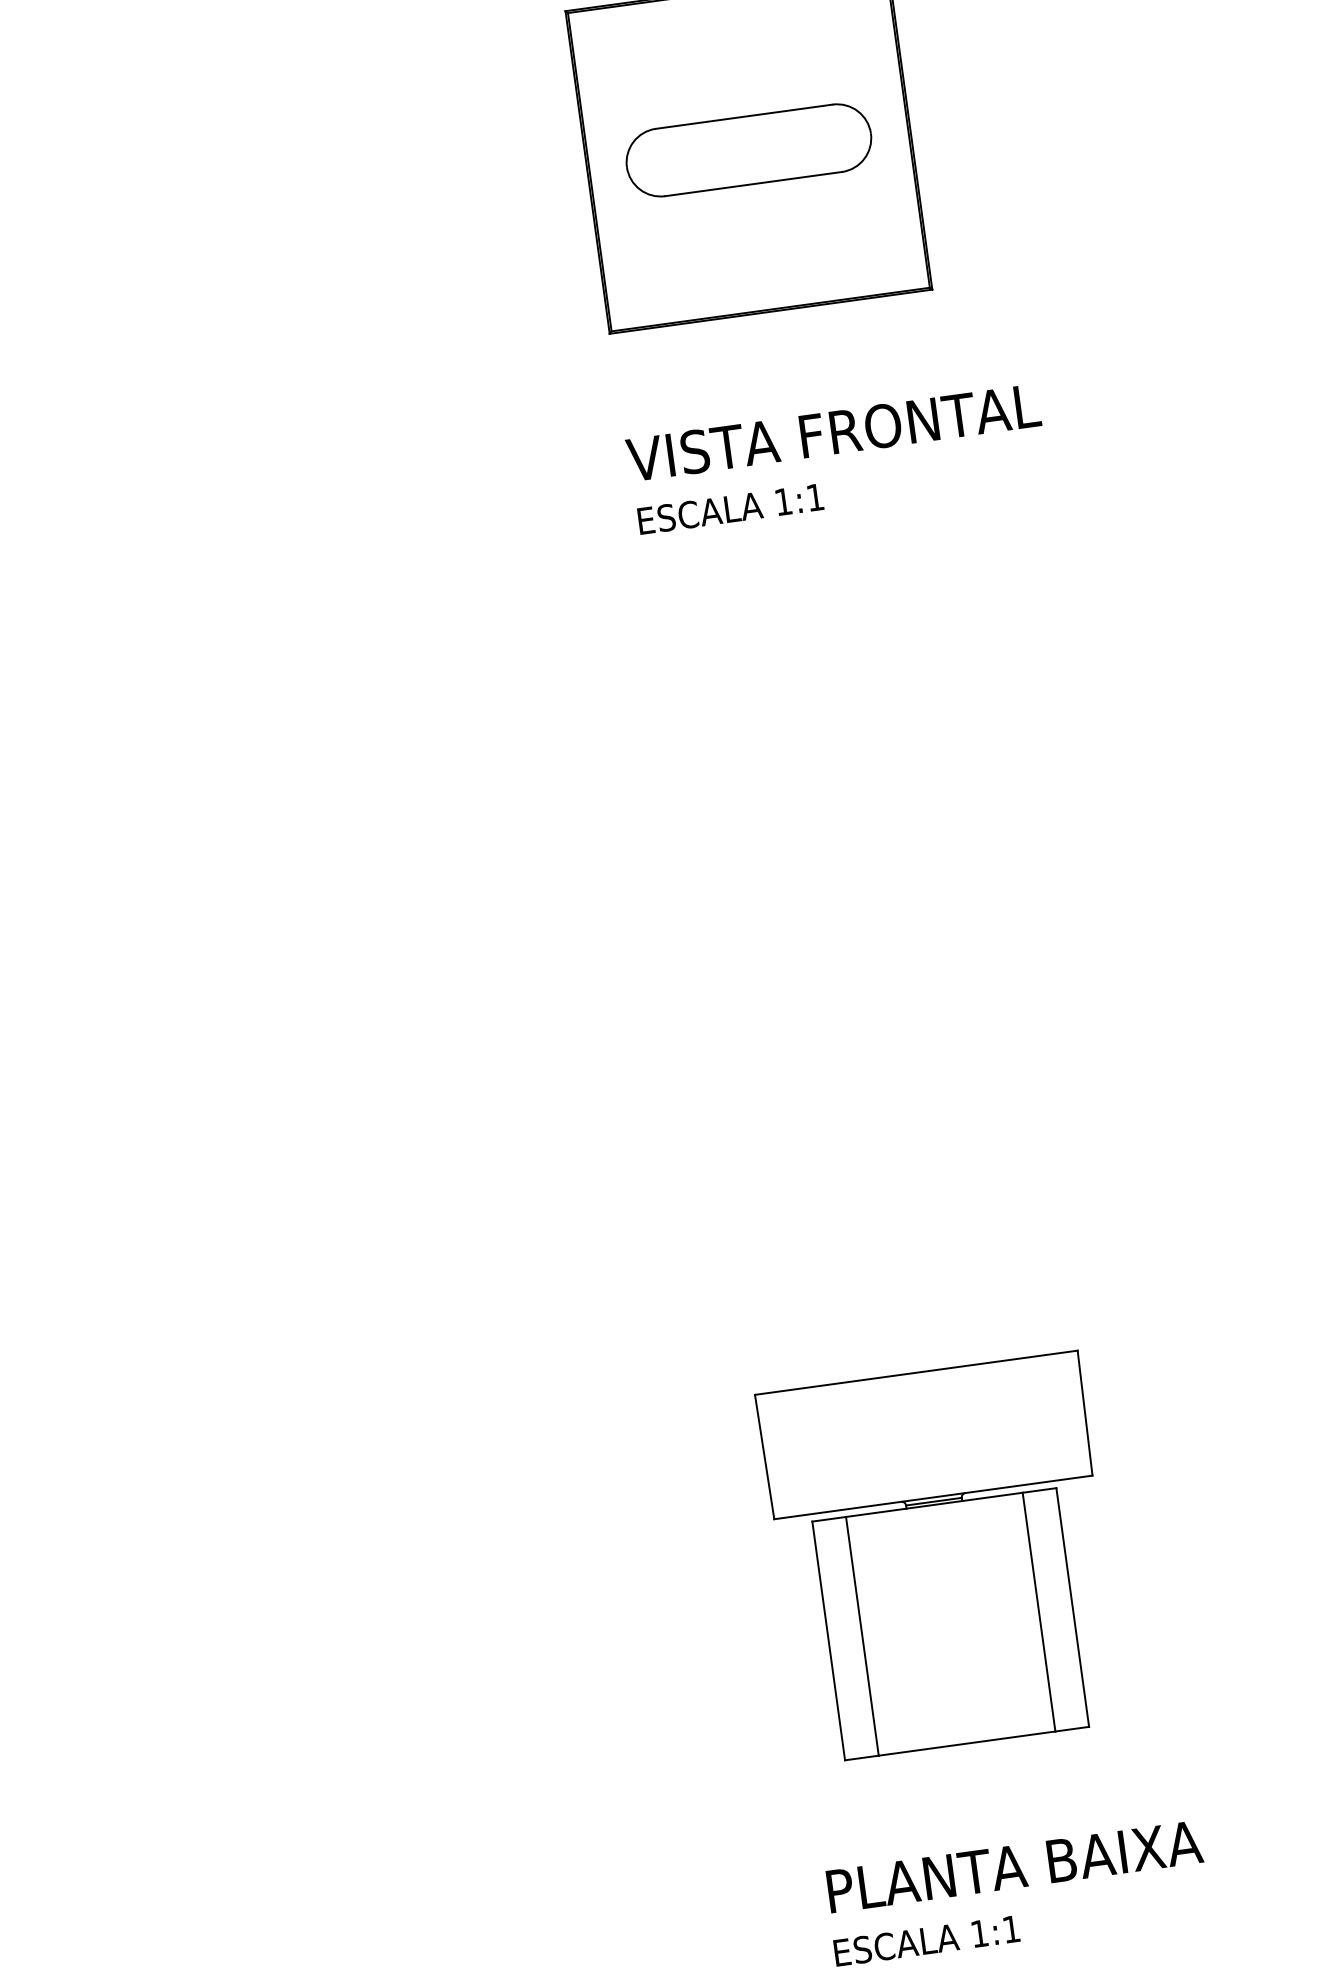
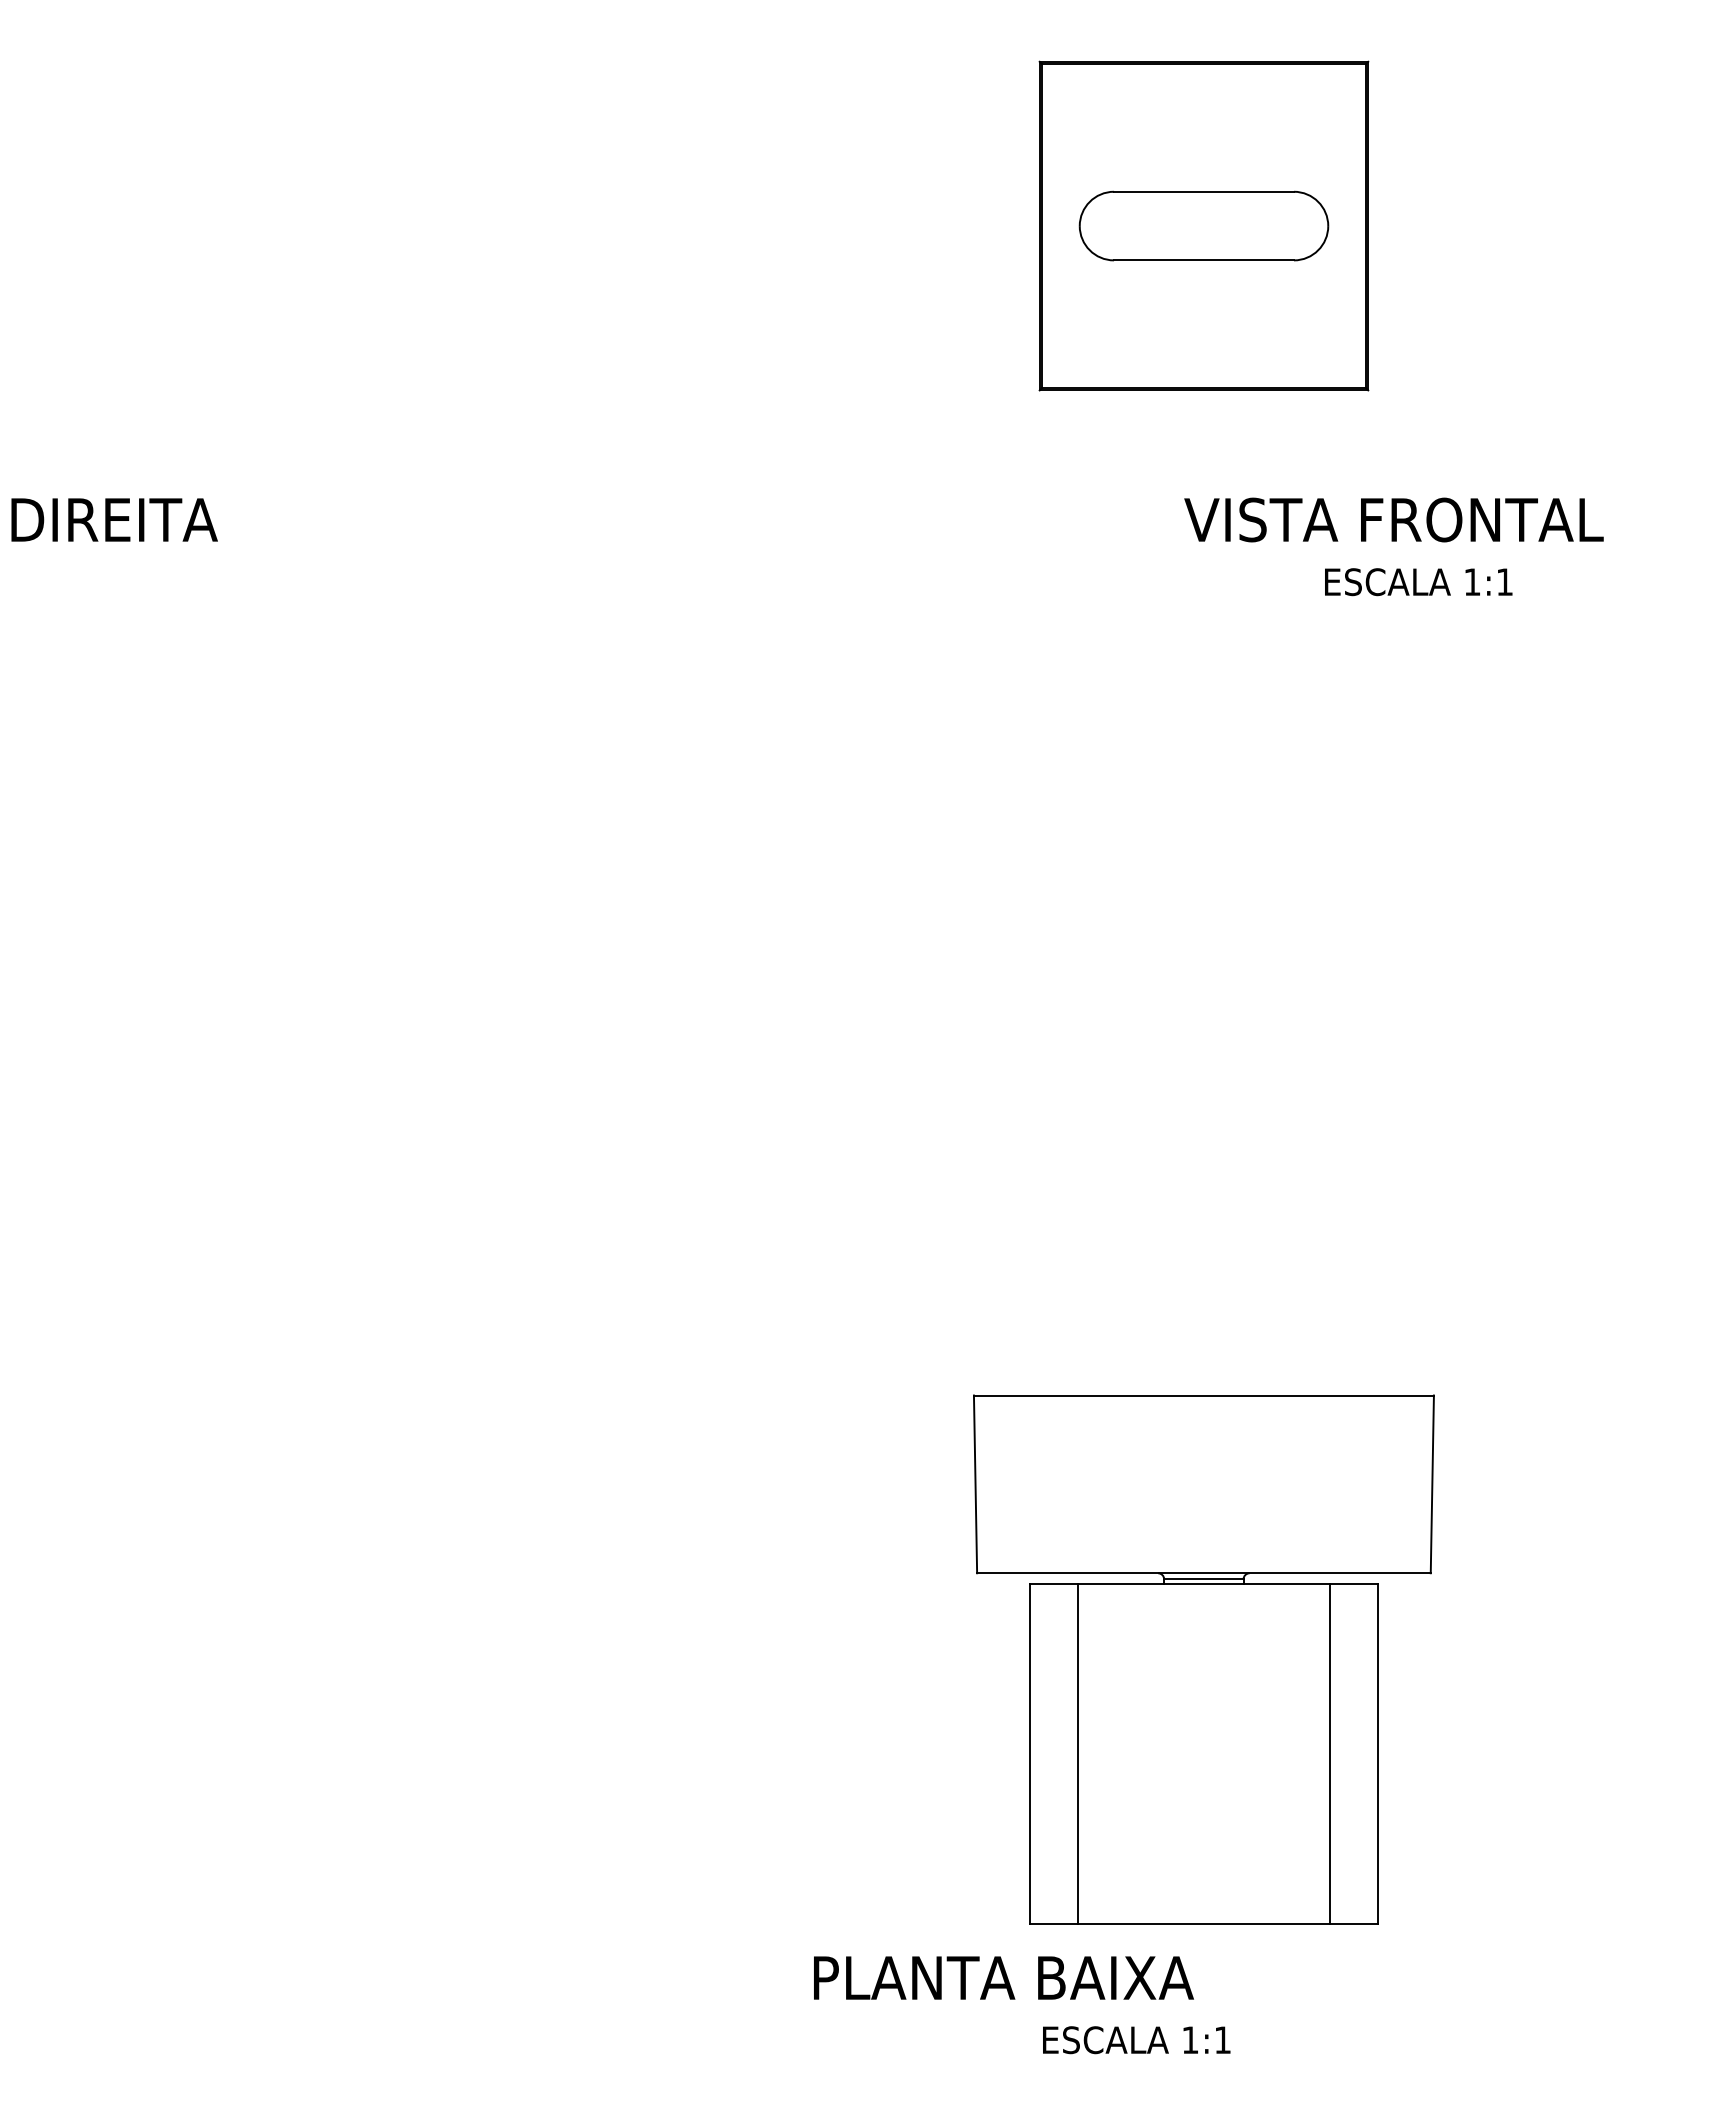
text: (833, 432) -> (1393, 519), moved
text: (730, 509) -> (1418, 582), moved
part: (941, 1557) -> (1203, 1658), size x1.4
text: (1014, 1866) -> (1003, 1977), moved

